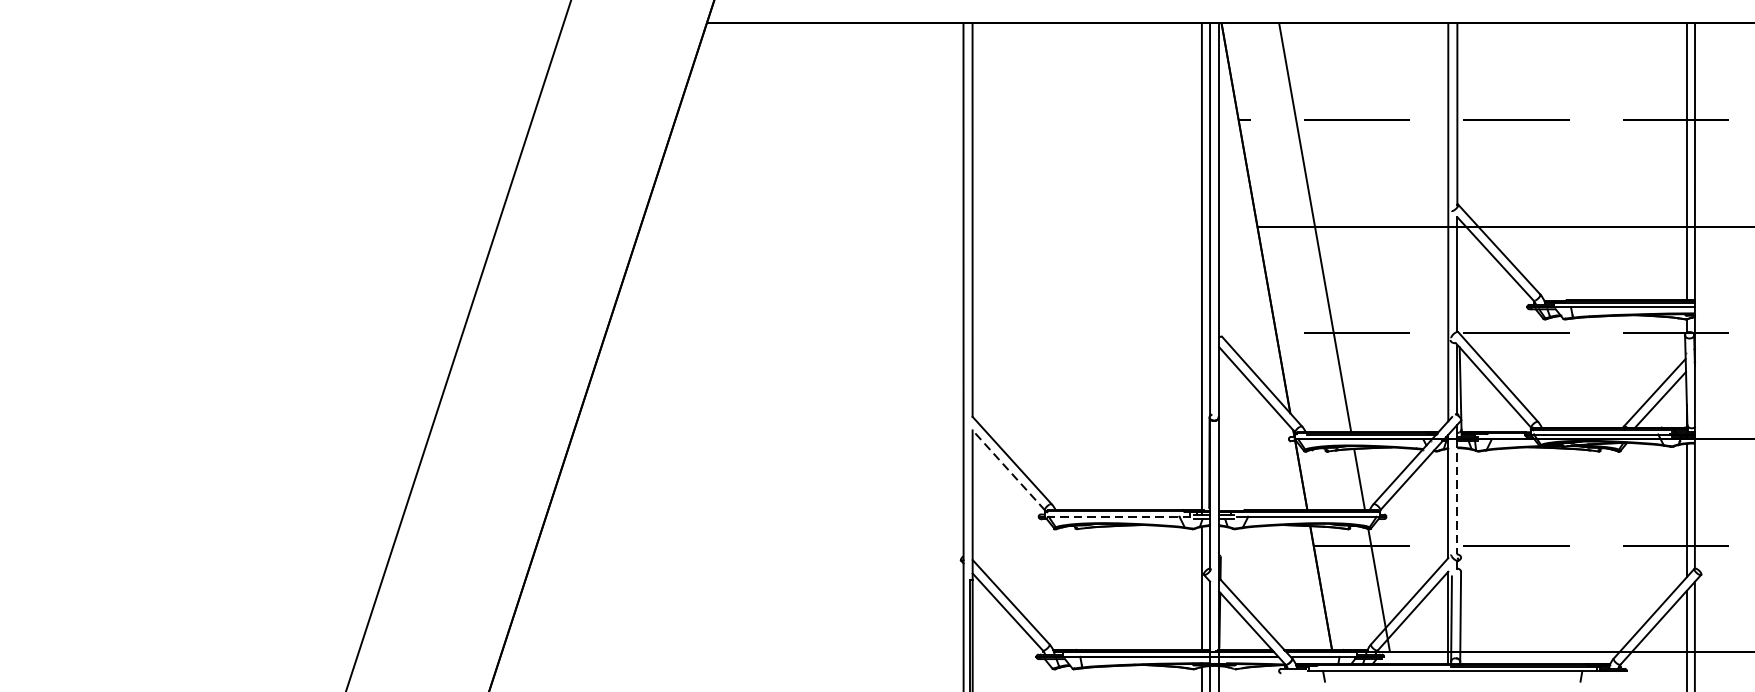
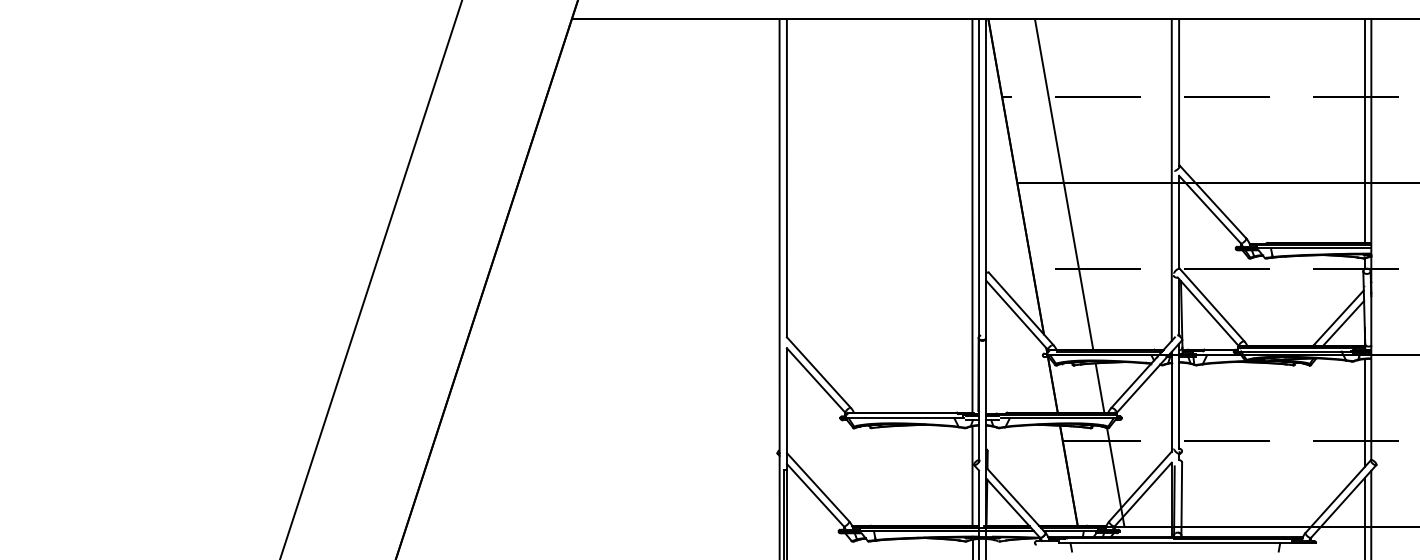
line: (1009, 470) -> (816, 380), dashed -> solid
line: (1457, 497) -> (1179, 402), dashed -> solid
line: (1117, 517) -> (904, 418), dashed -> solid

